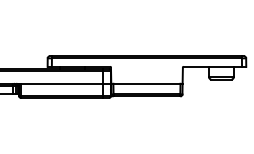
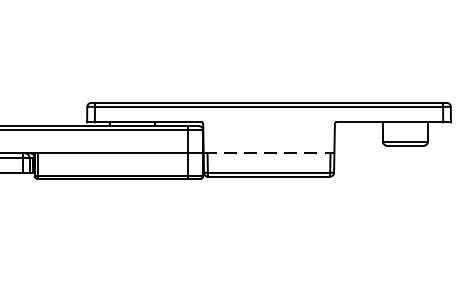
line: (146, 83) -> (268, 152), solid -> dashed

